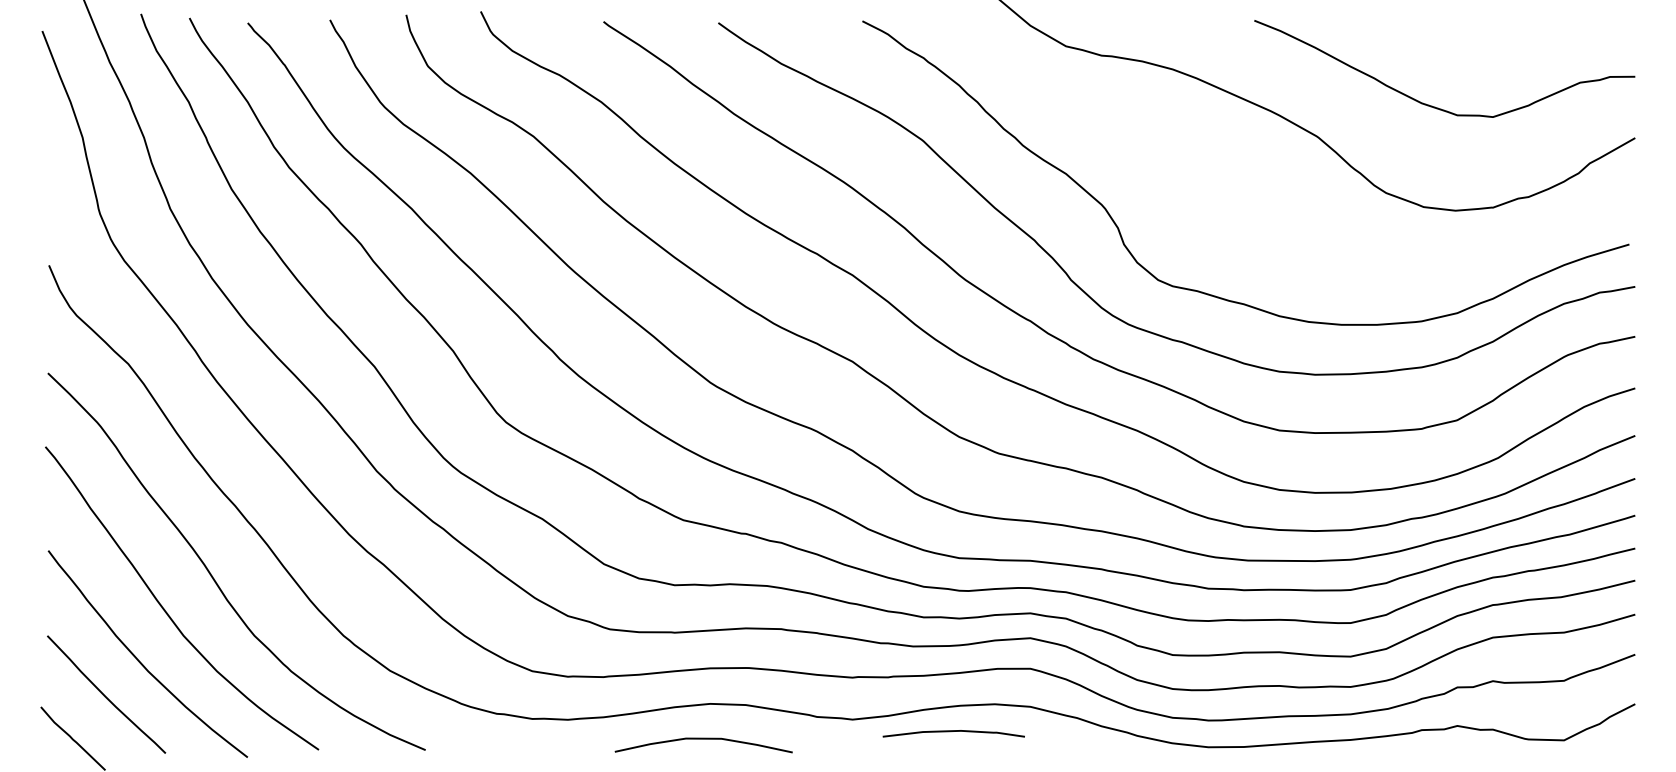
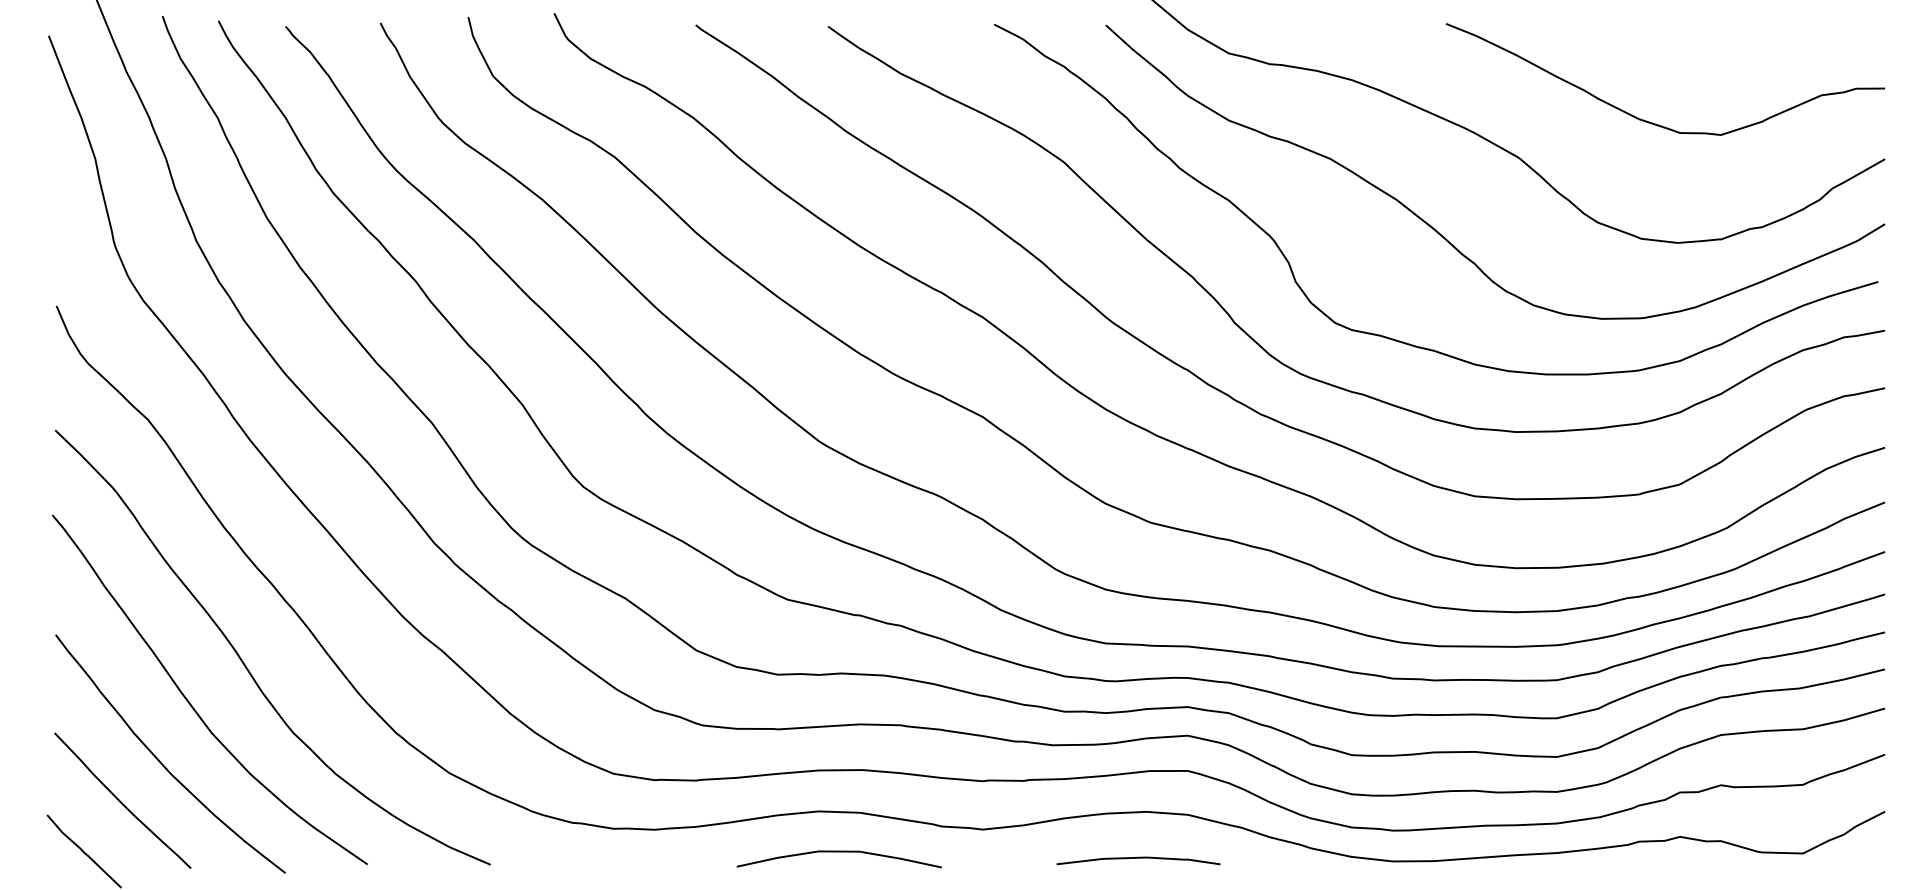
curve: (1247, 199) -> (1437, 230), added
curve: (953, 731) -> (1138, 858), moved
curve: (703, 739) -> (838, 852), moved

